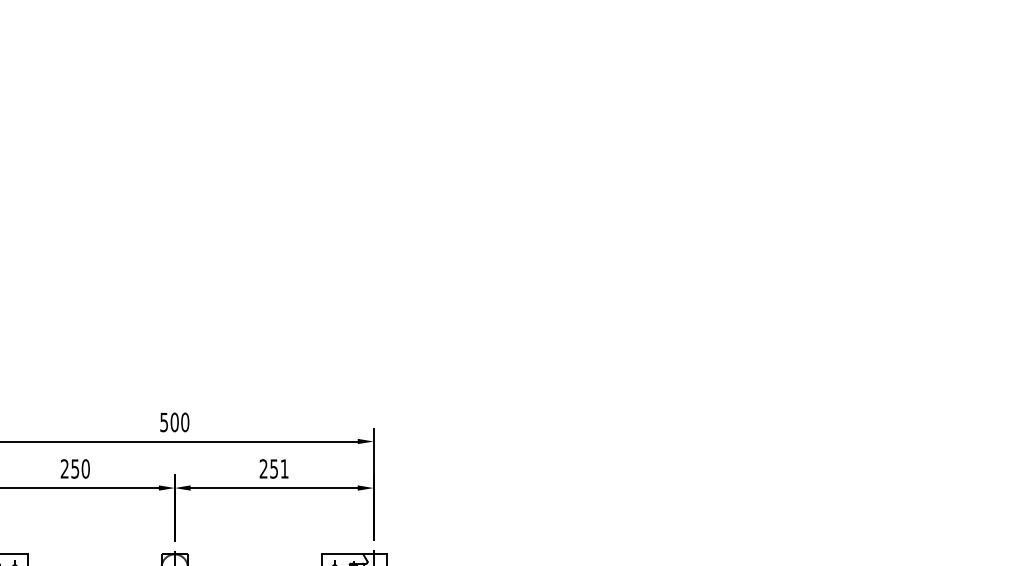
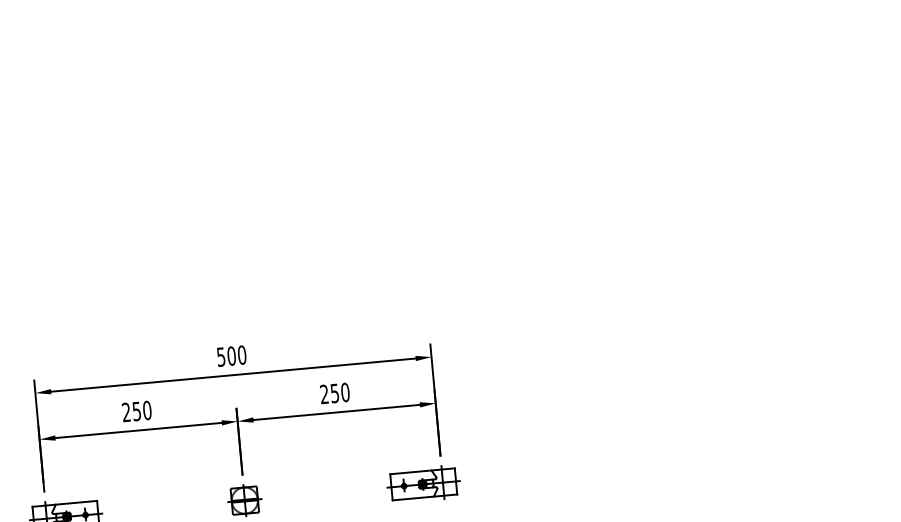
text: (284, 468) -> (345, 392), 251 -> 250

